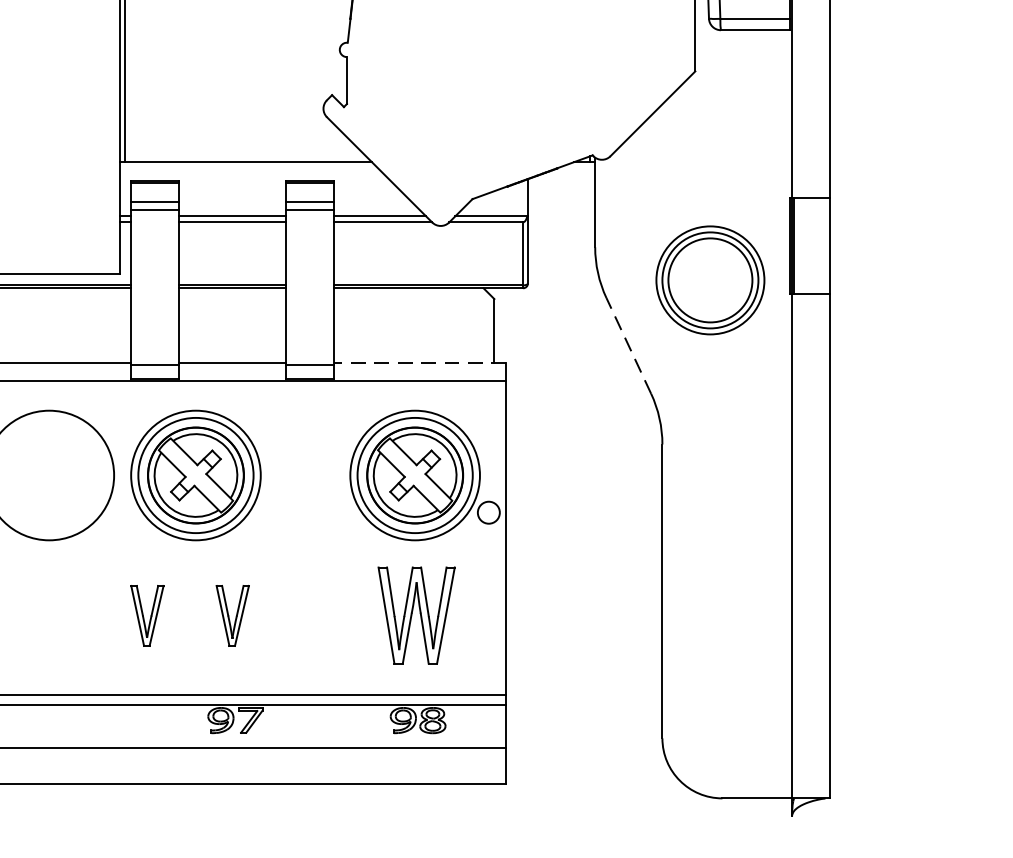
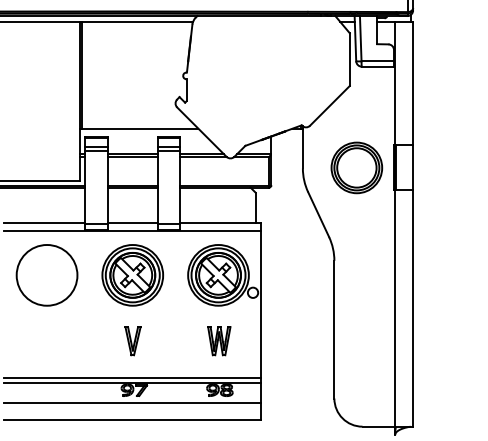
part: (709, 279) -> (356, 167), moved
line: (628, 345) -> (318, 214), dashed -> solid
line: (419, 362) -> (220, 222), dashed -> solid
part: (195, 475) -> (132, 275), moved
part: (146, 616) -> (92, 341), removed
part: (417, 616) -> (219, 341), size x0.62

